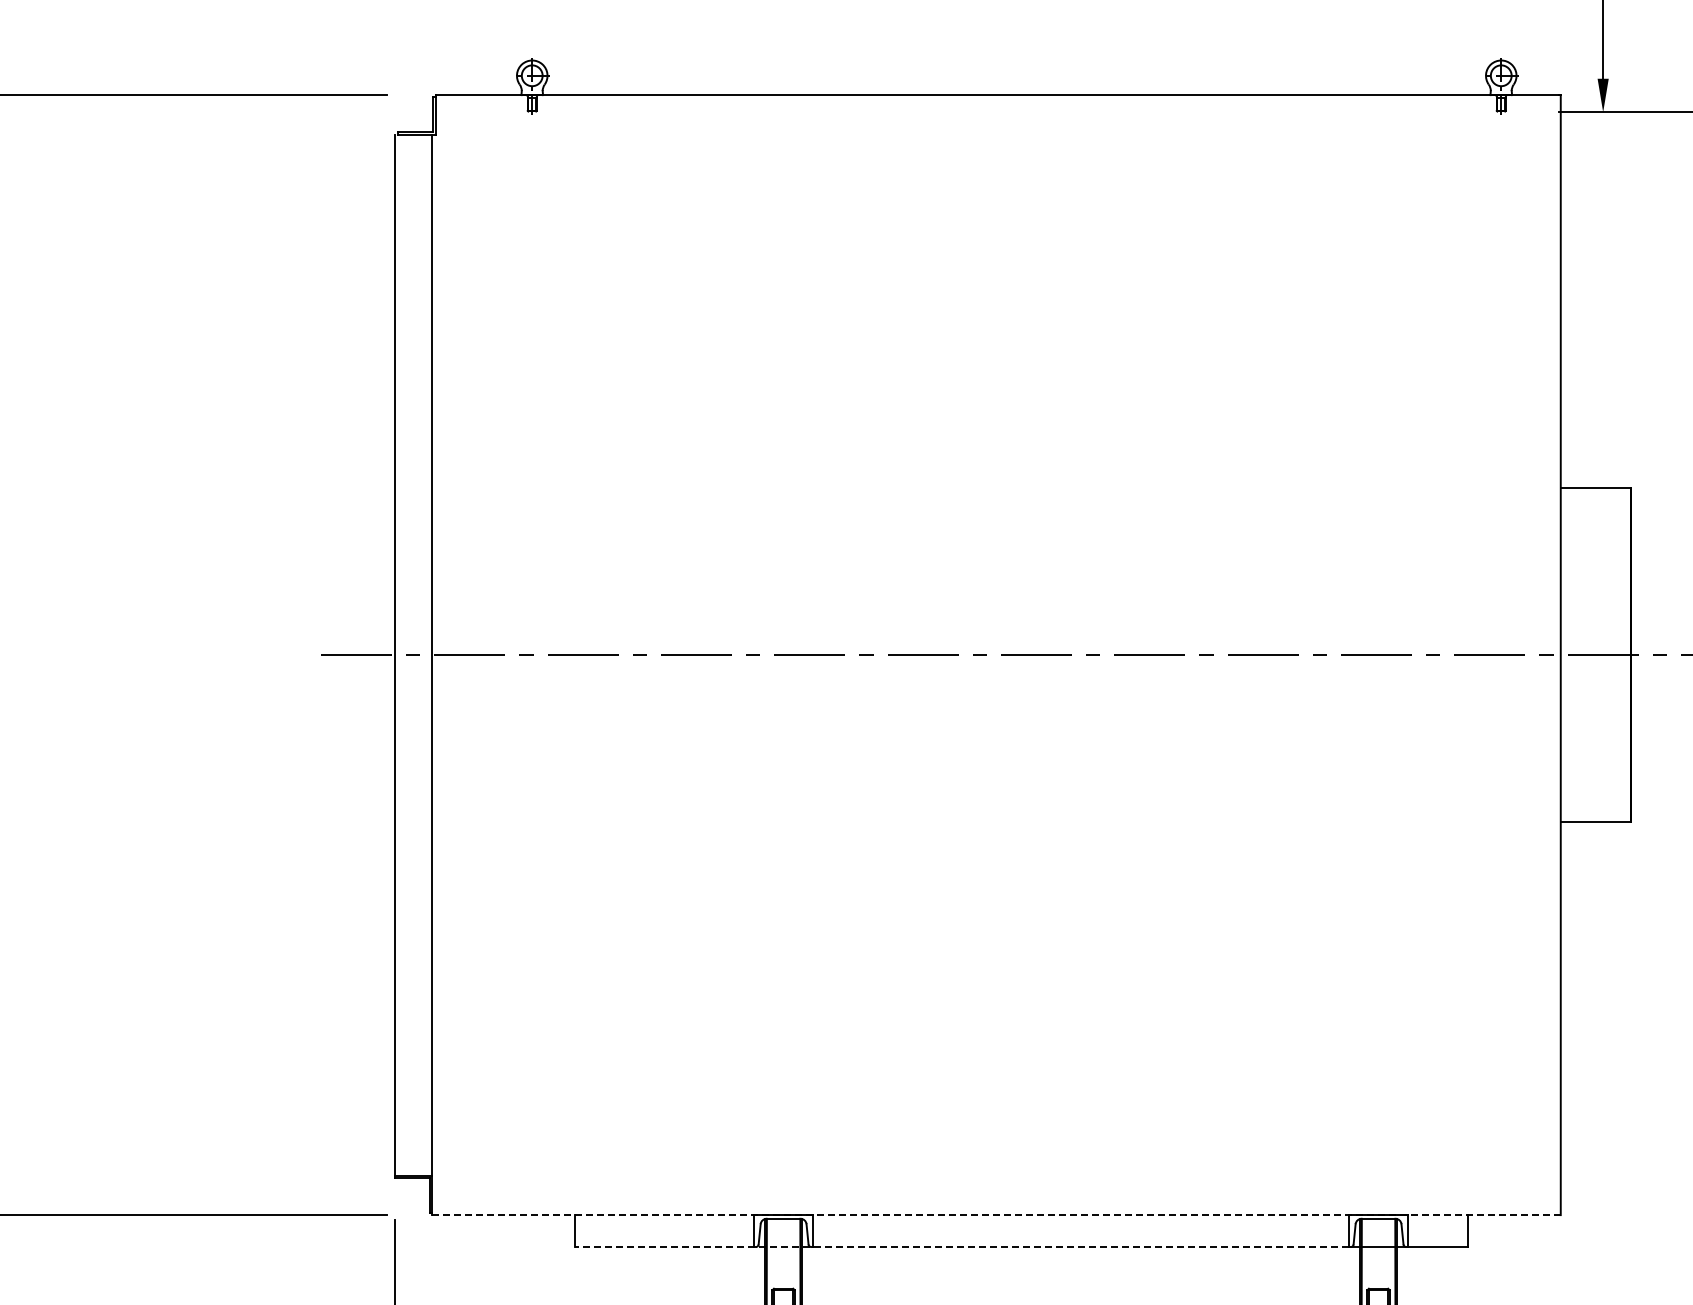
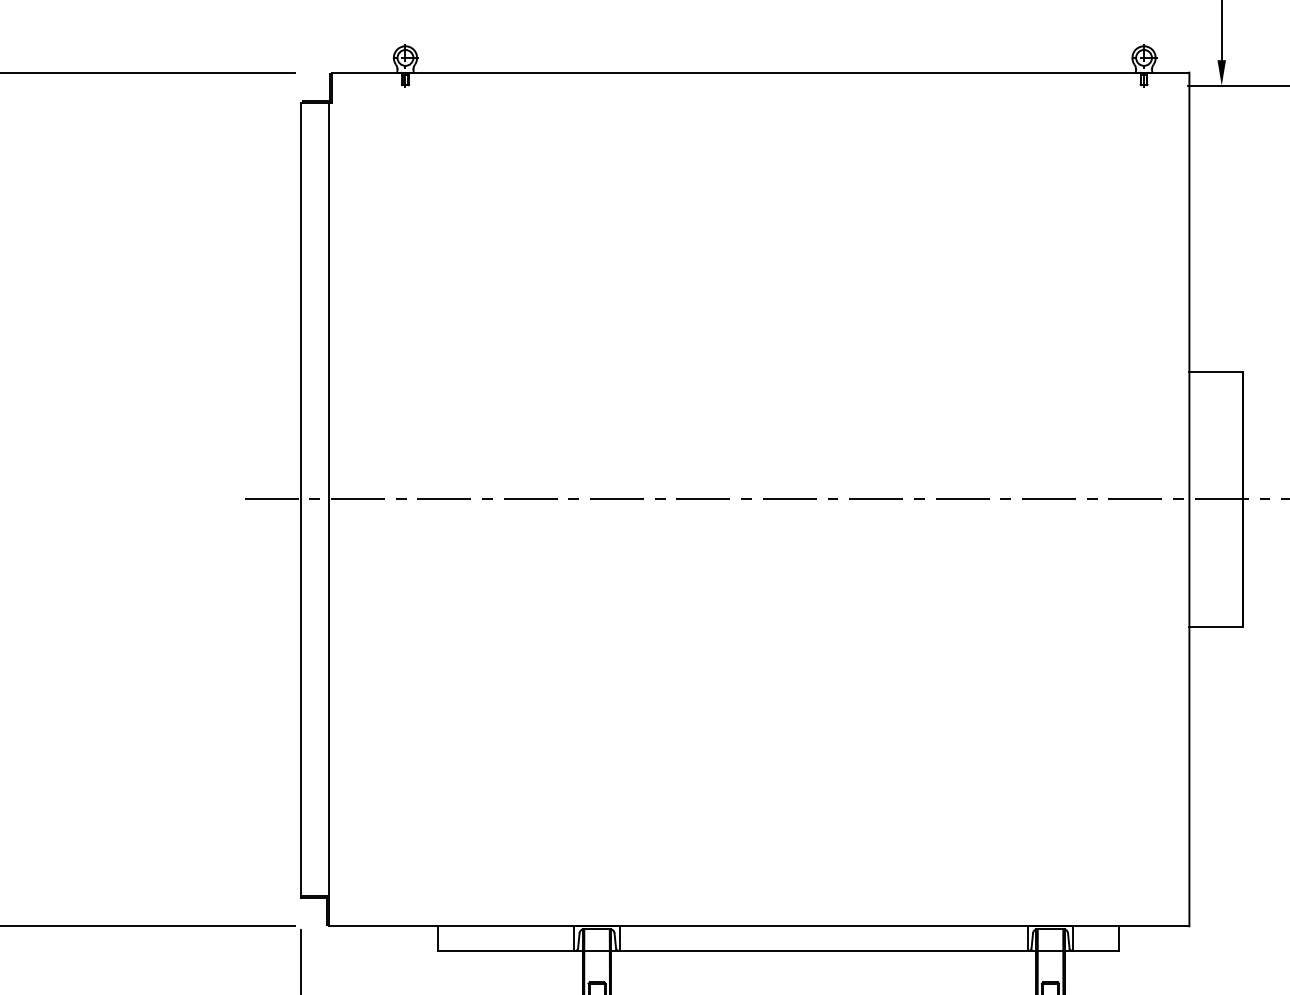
line: (996, 1215) -> (759, 926), dashed -> solid
line: (962, 1247) -> (733, 951), dashed -> solid

